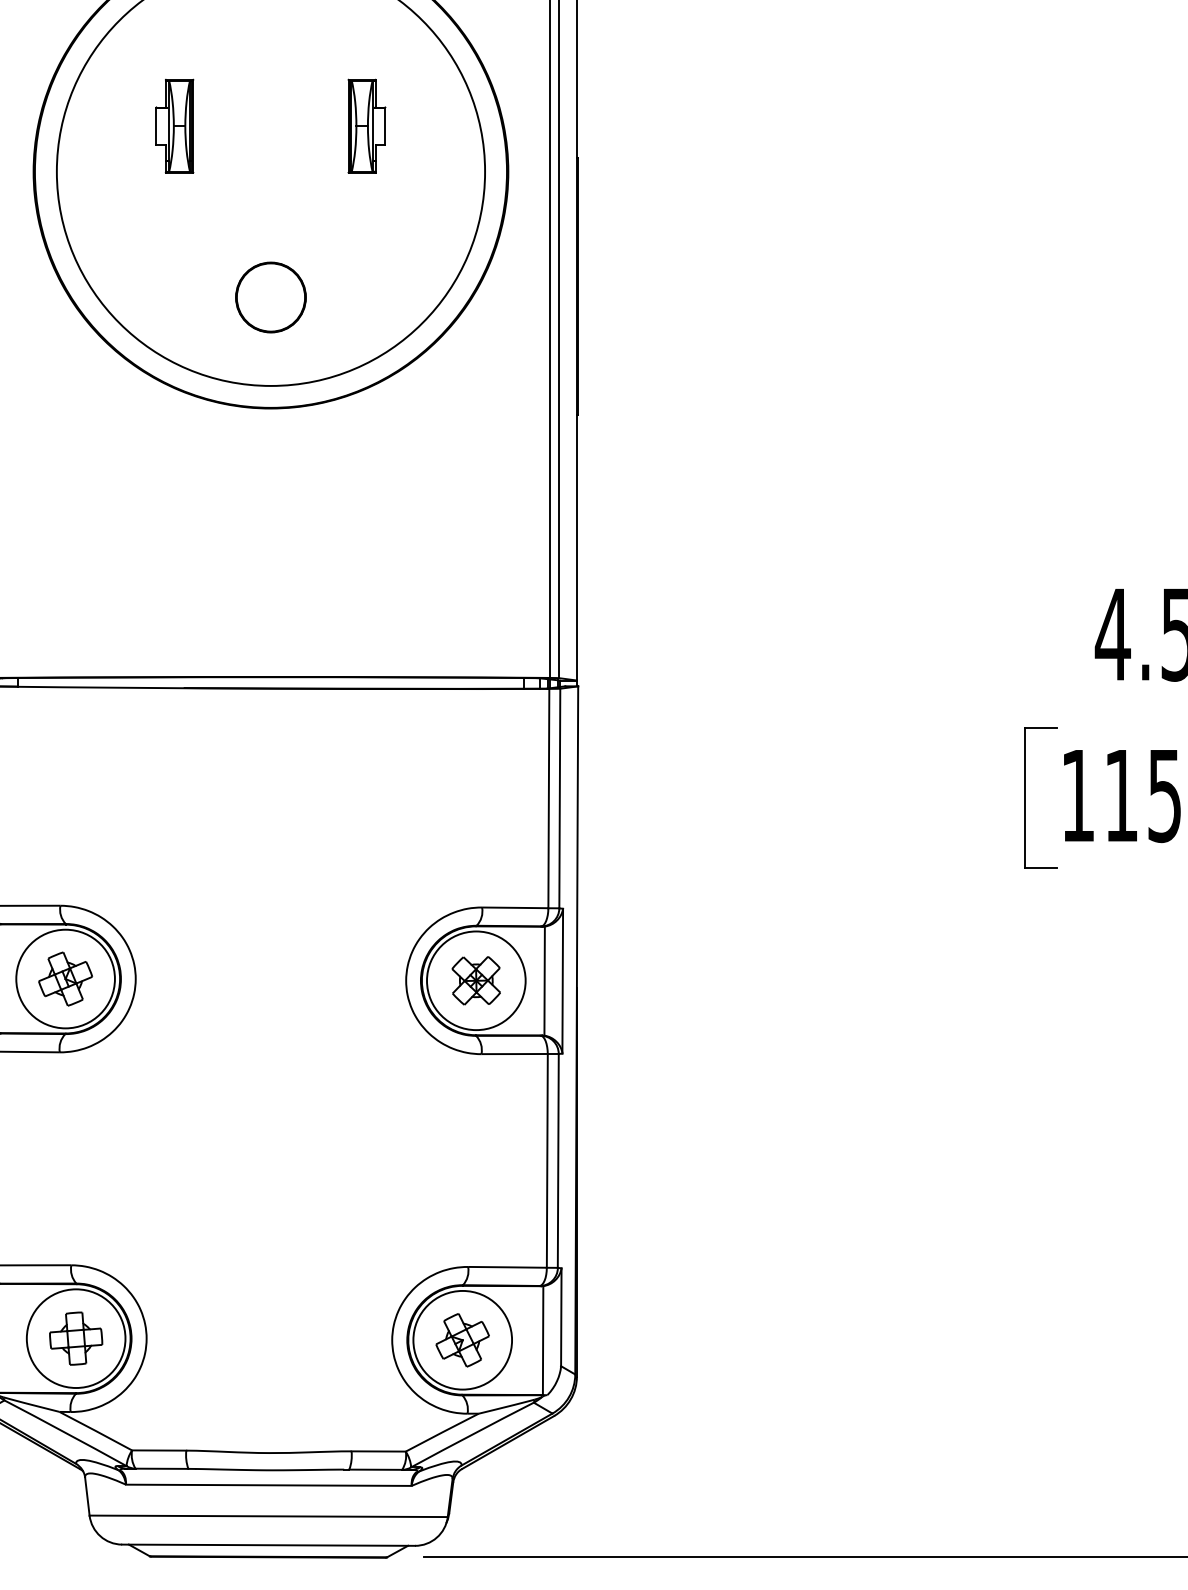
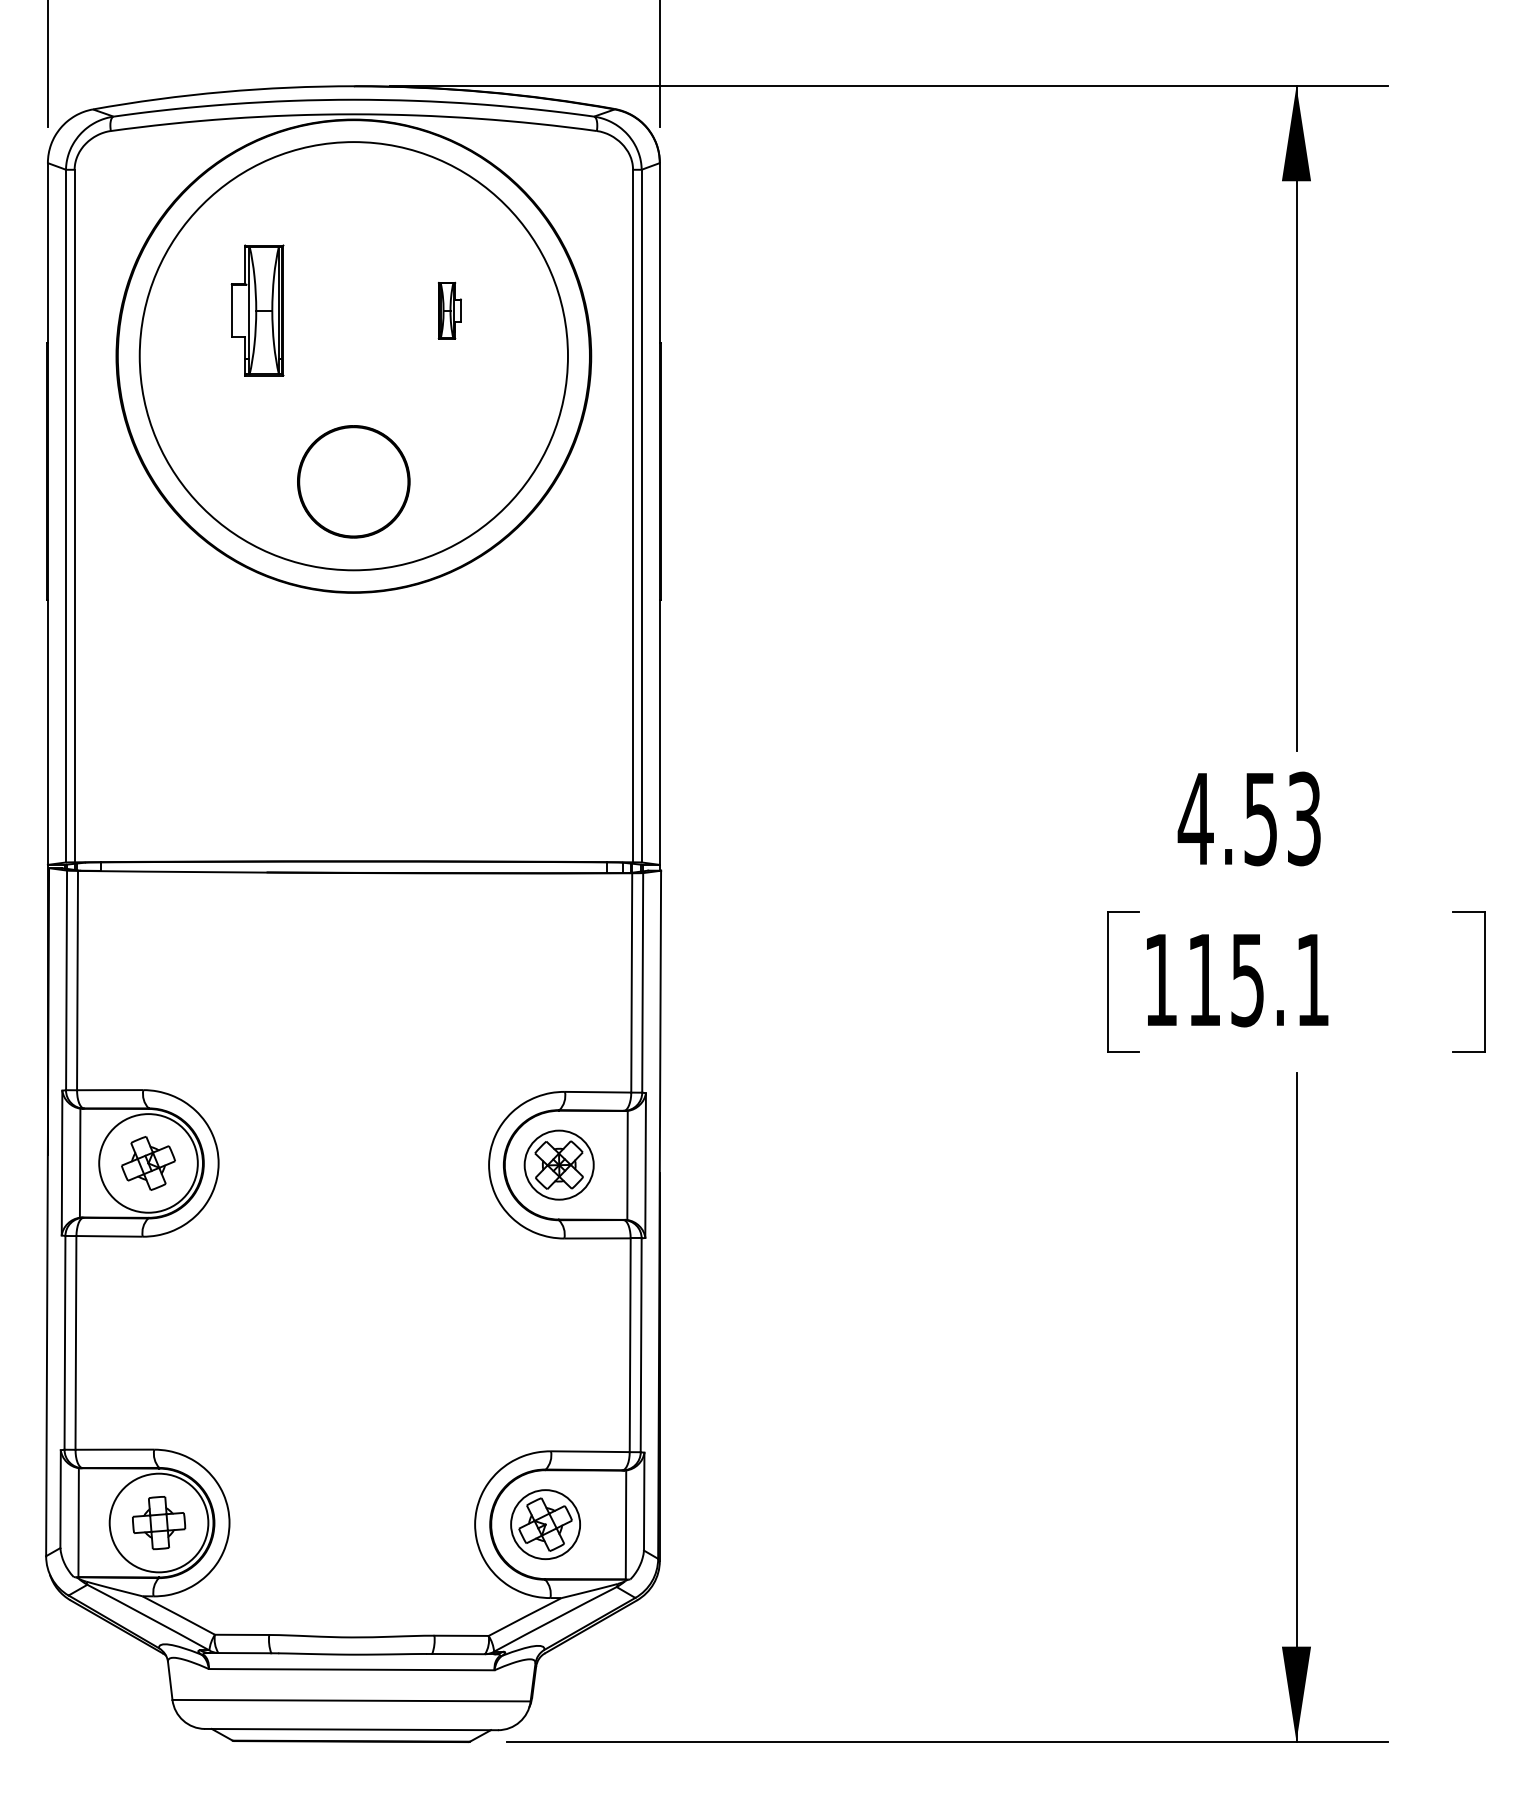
part: (174, 126) -> (257, 310), size x1.4
part: (366, 126) -> (449, 310), size x0.6
circle: (270, 297) -> (353, 481), size x1.6
circle: (475, 980) -> (558, 1164), size x0.7
circle: (462, 1340) -> (545, 1524), size x0.7

